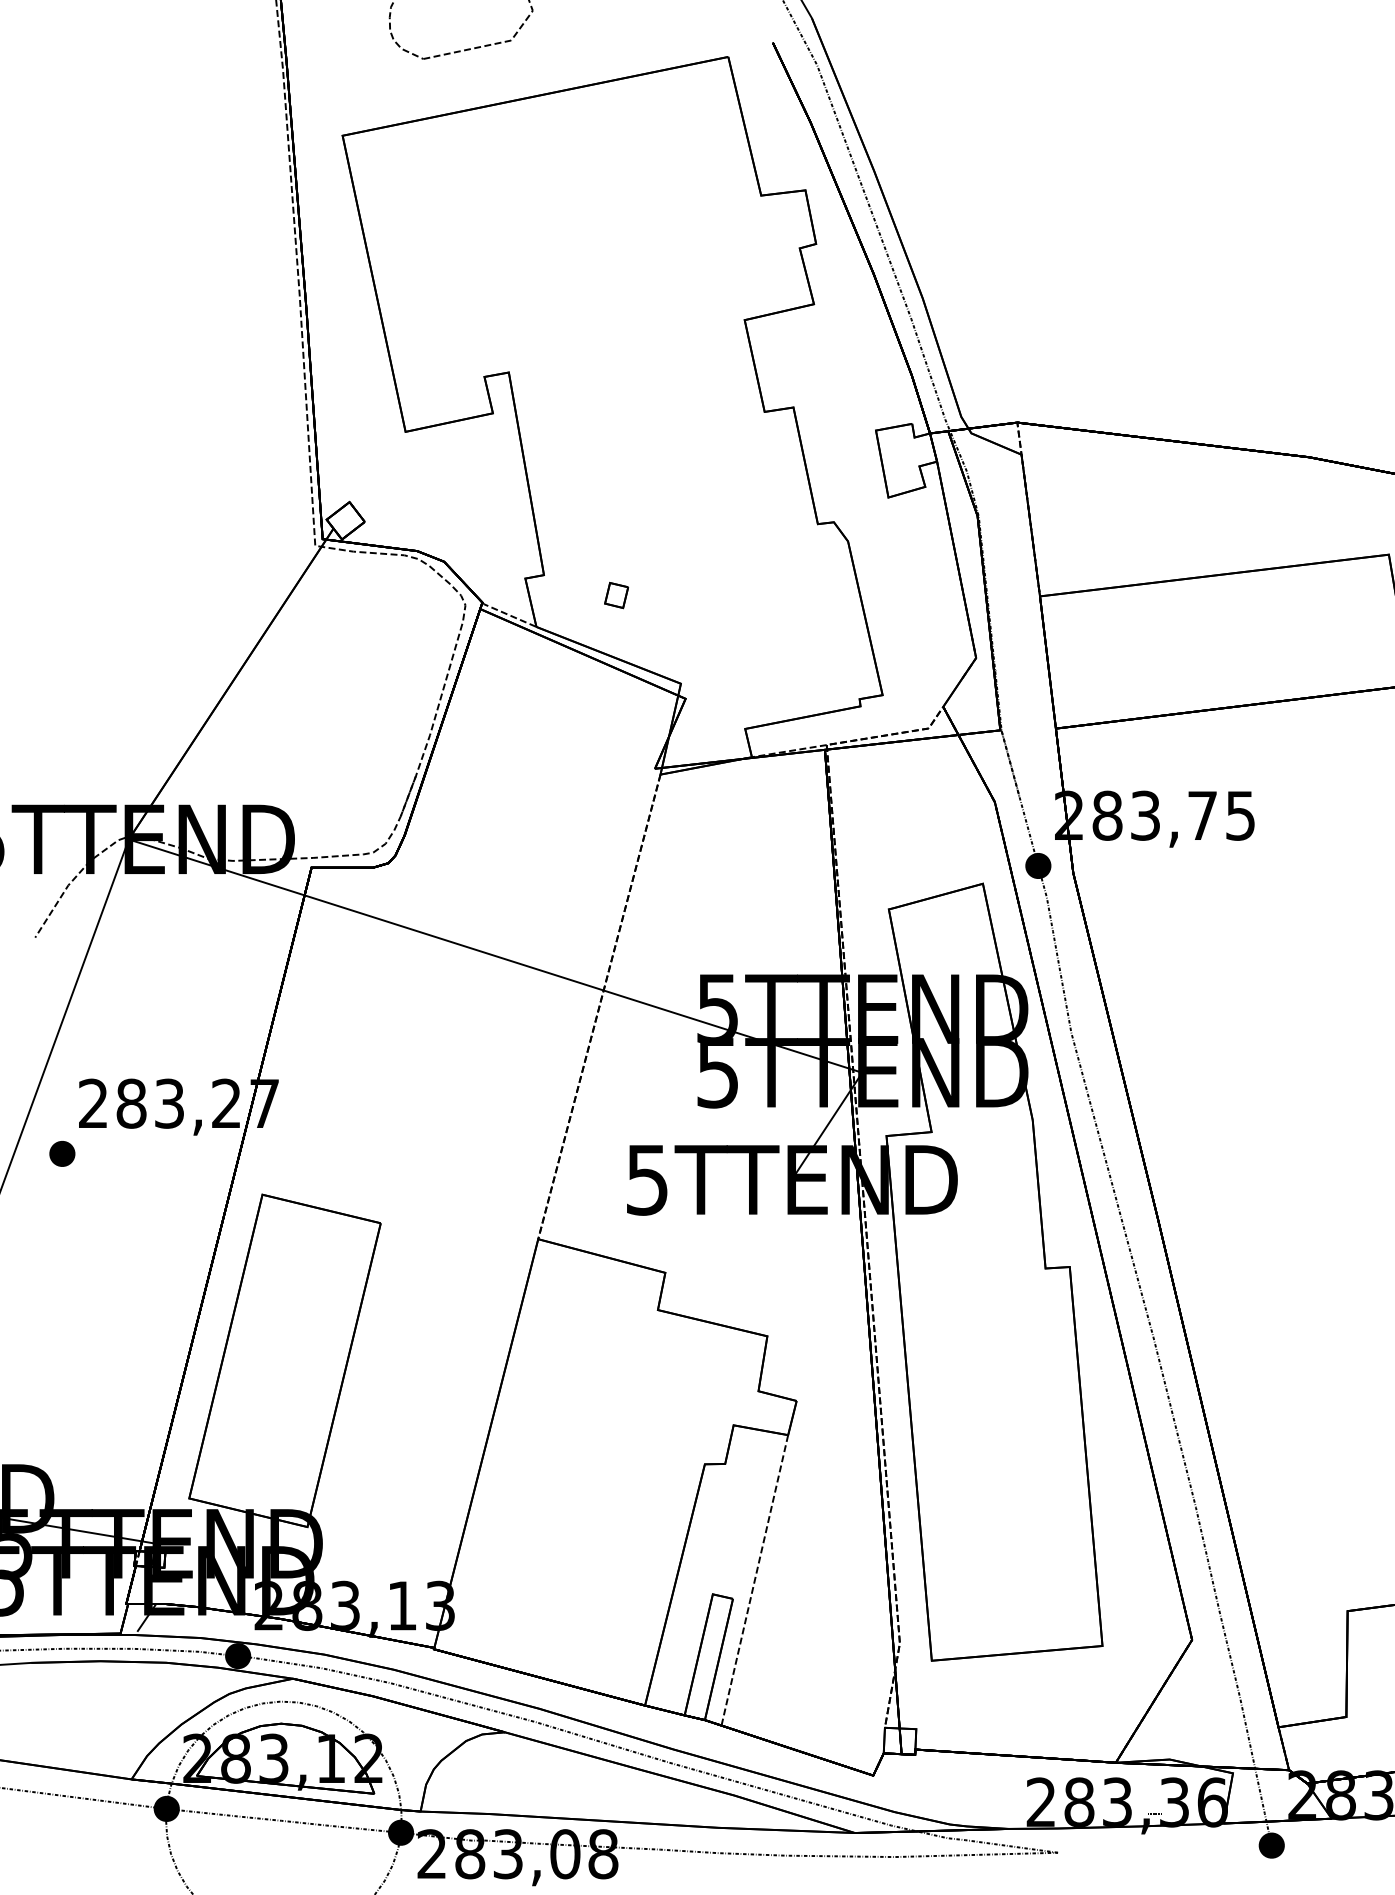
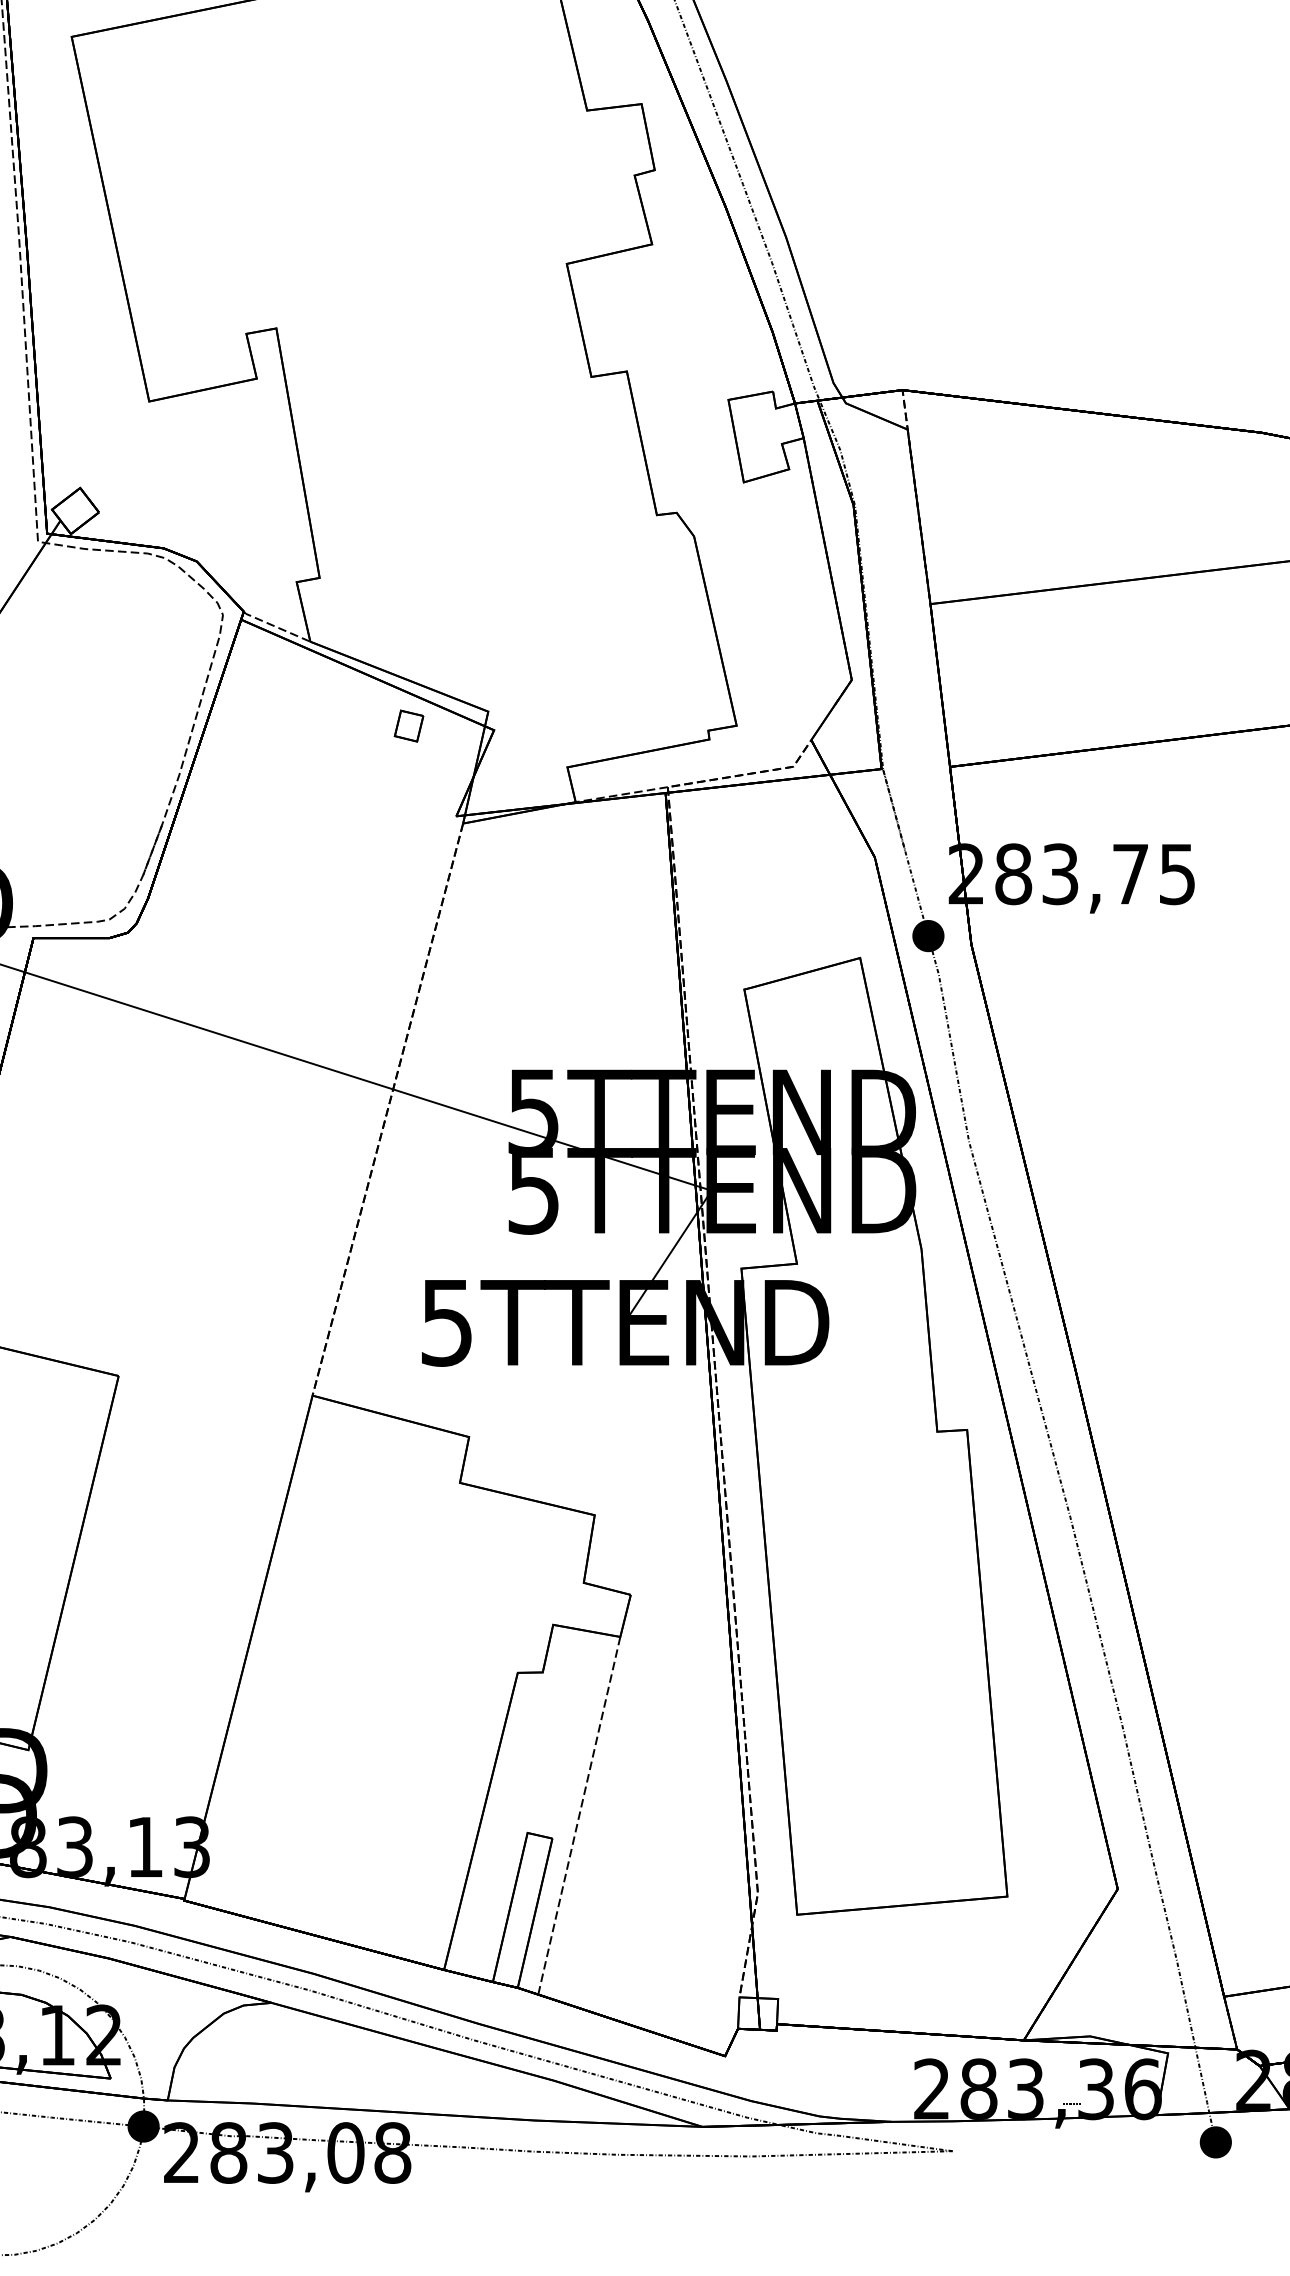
part: (616, 595) -> (408, 726), moved

